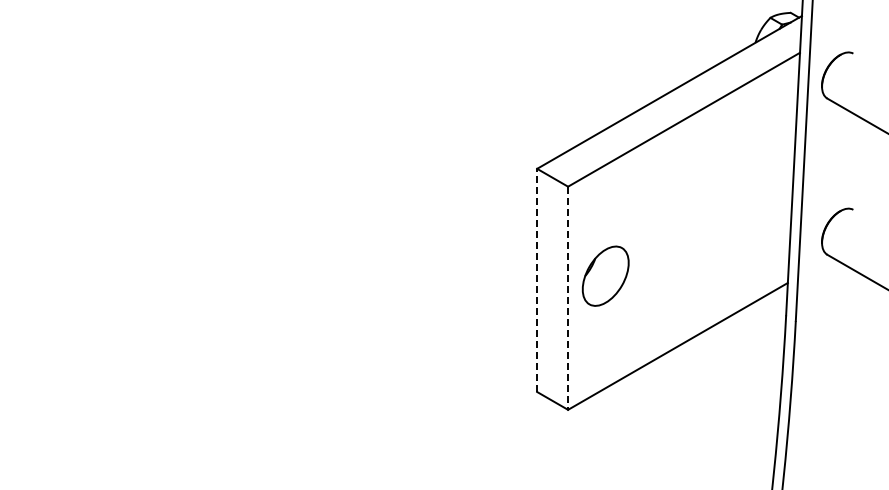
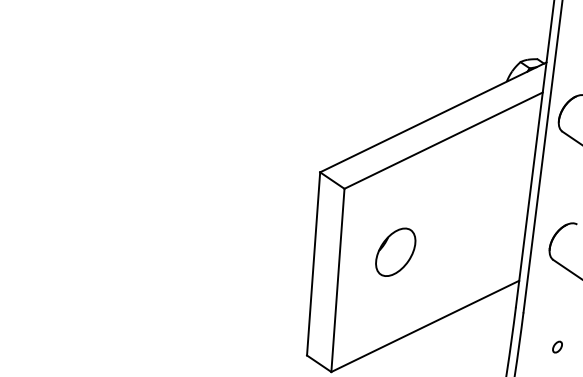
part: (605, 275) -> (395, 251), moved
line: (537, 280) -> (313, 264), dashed -> solid
line: (568, 298) -> (338, 280), dashed -> solid
part: (839, 359) -> (557, 346), added

